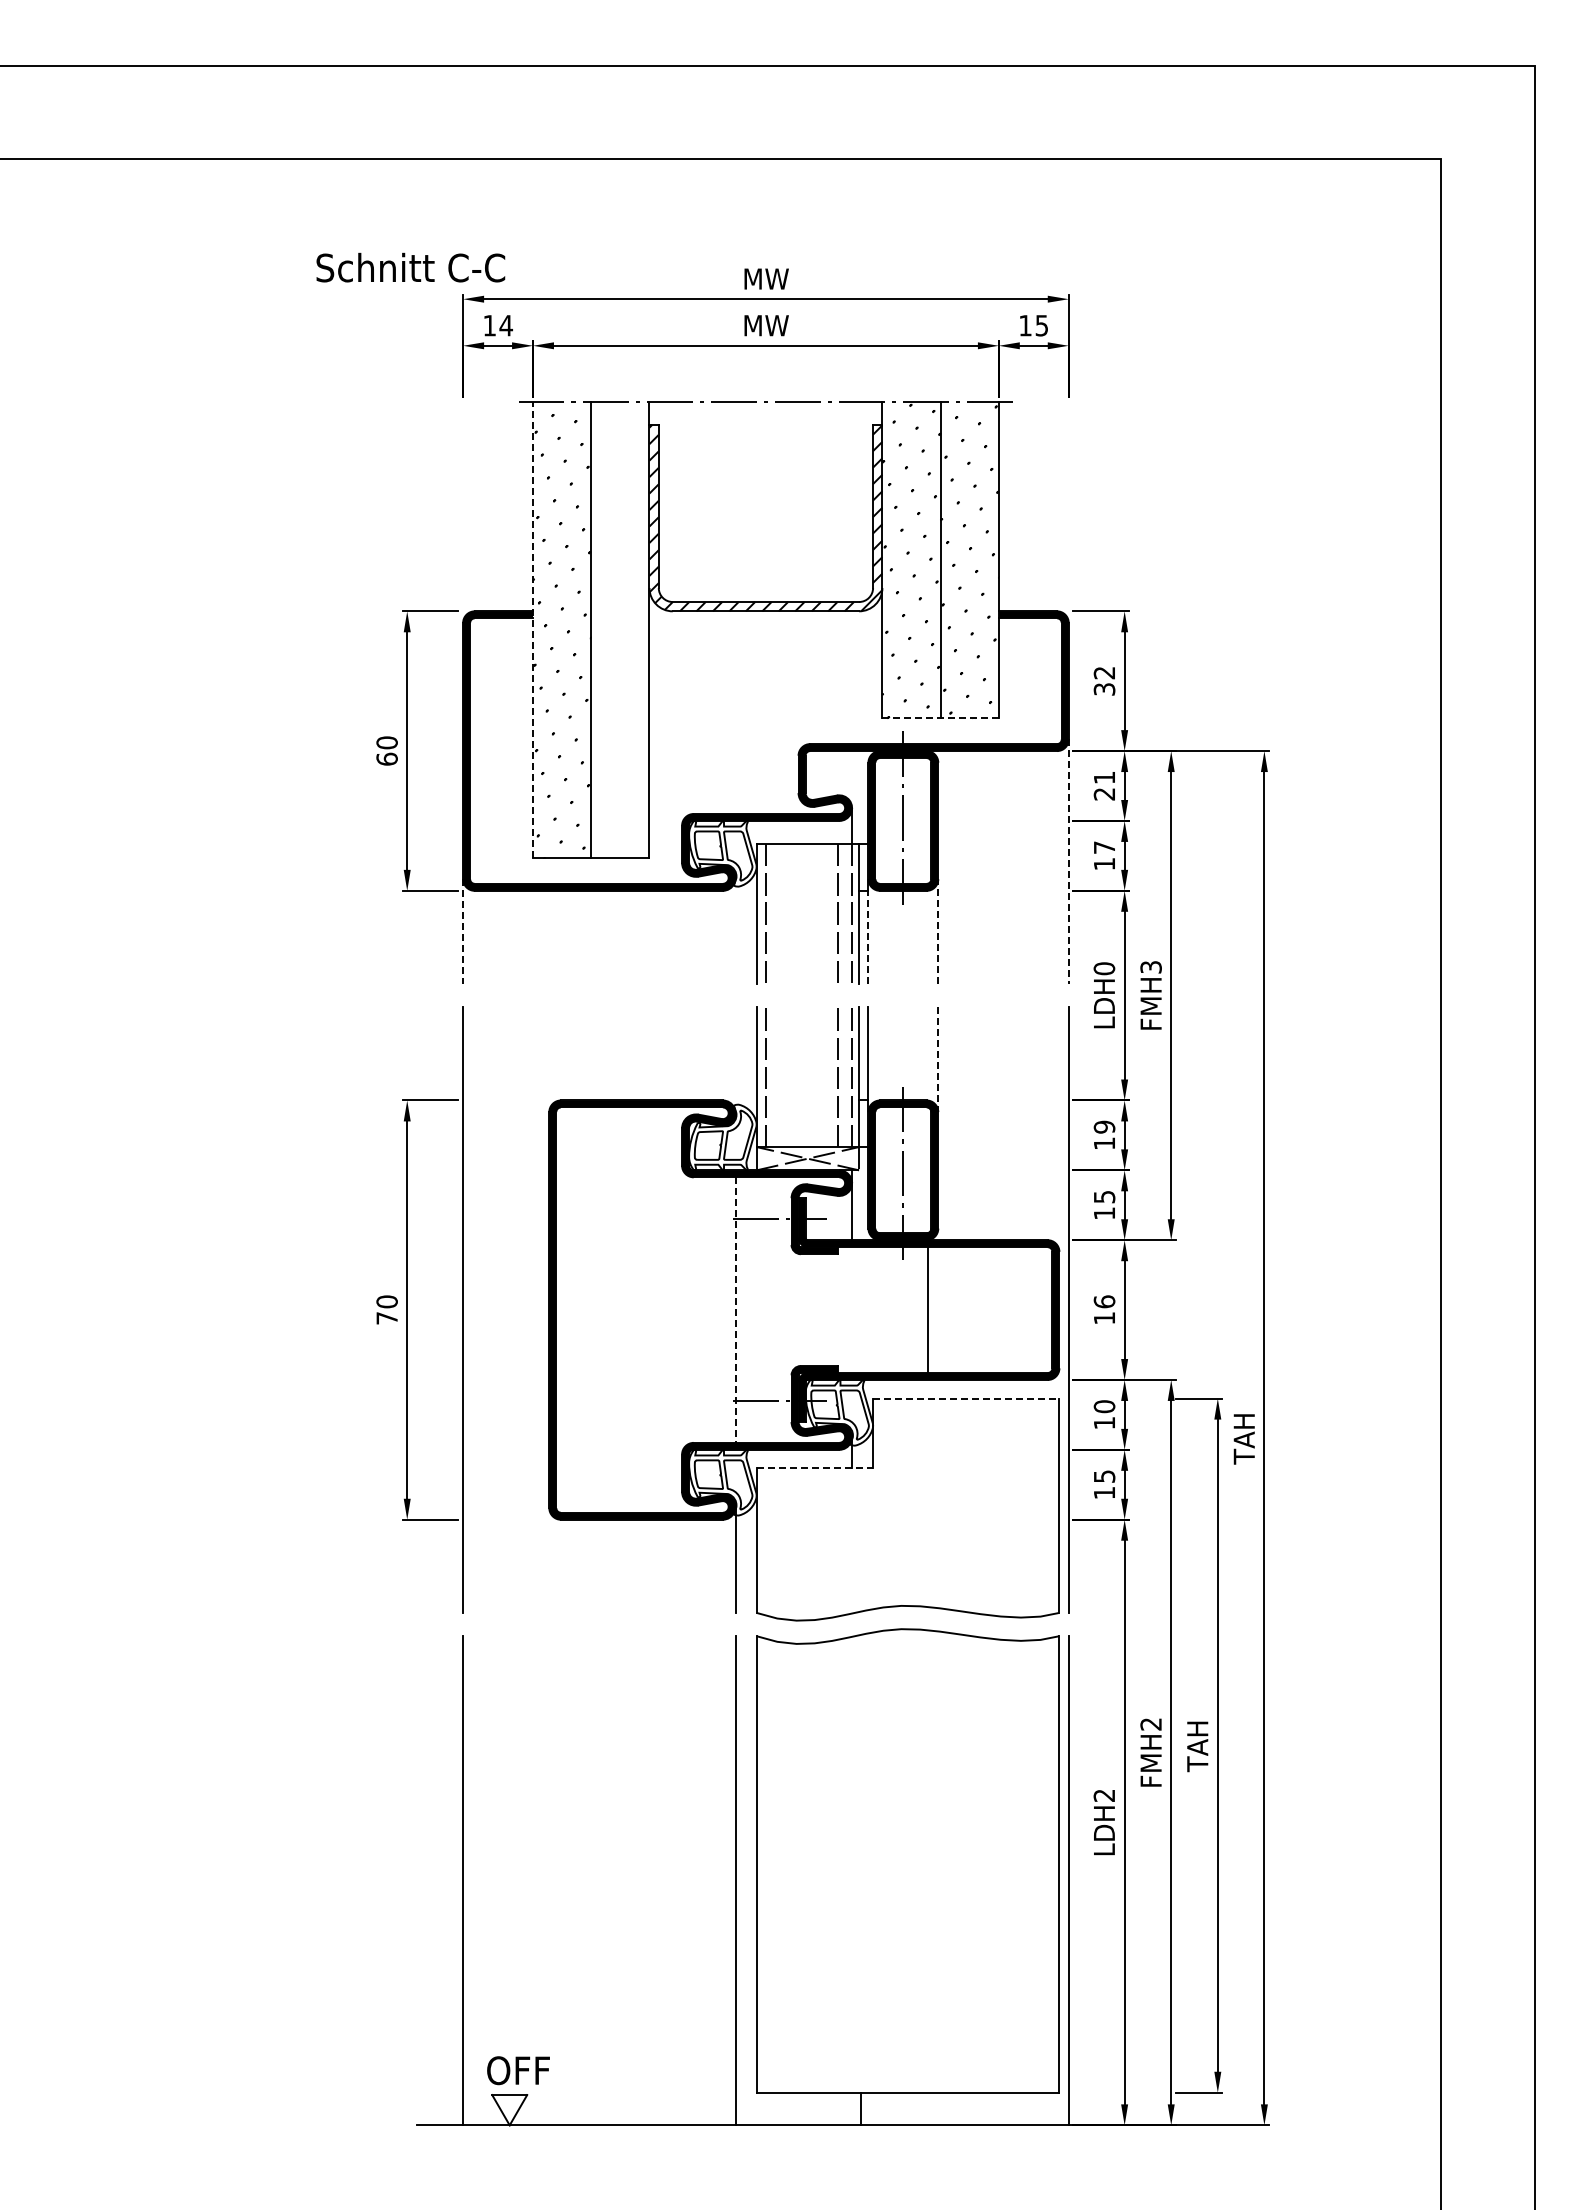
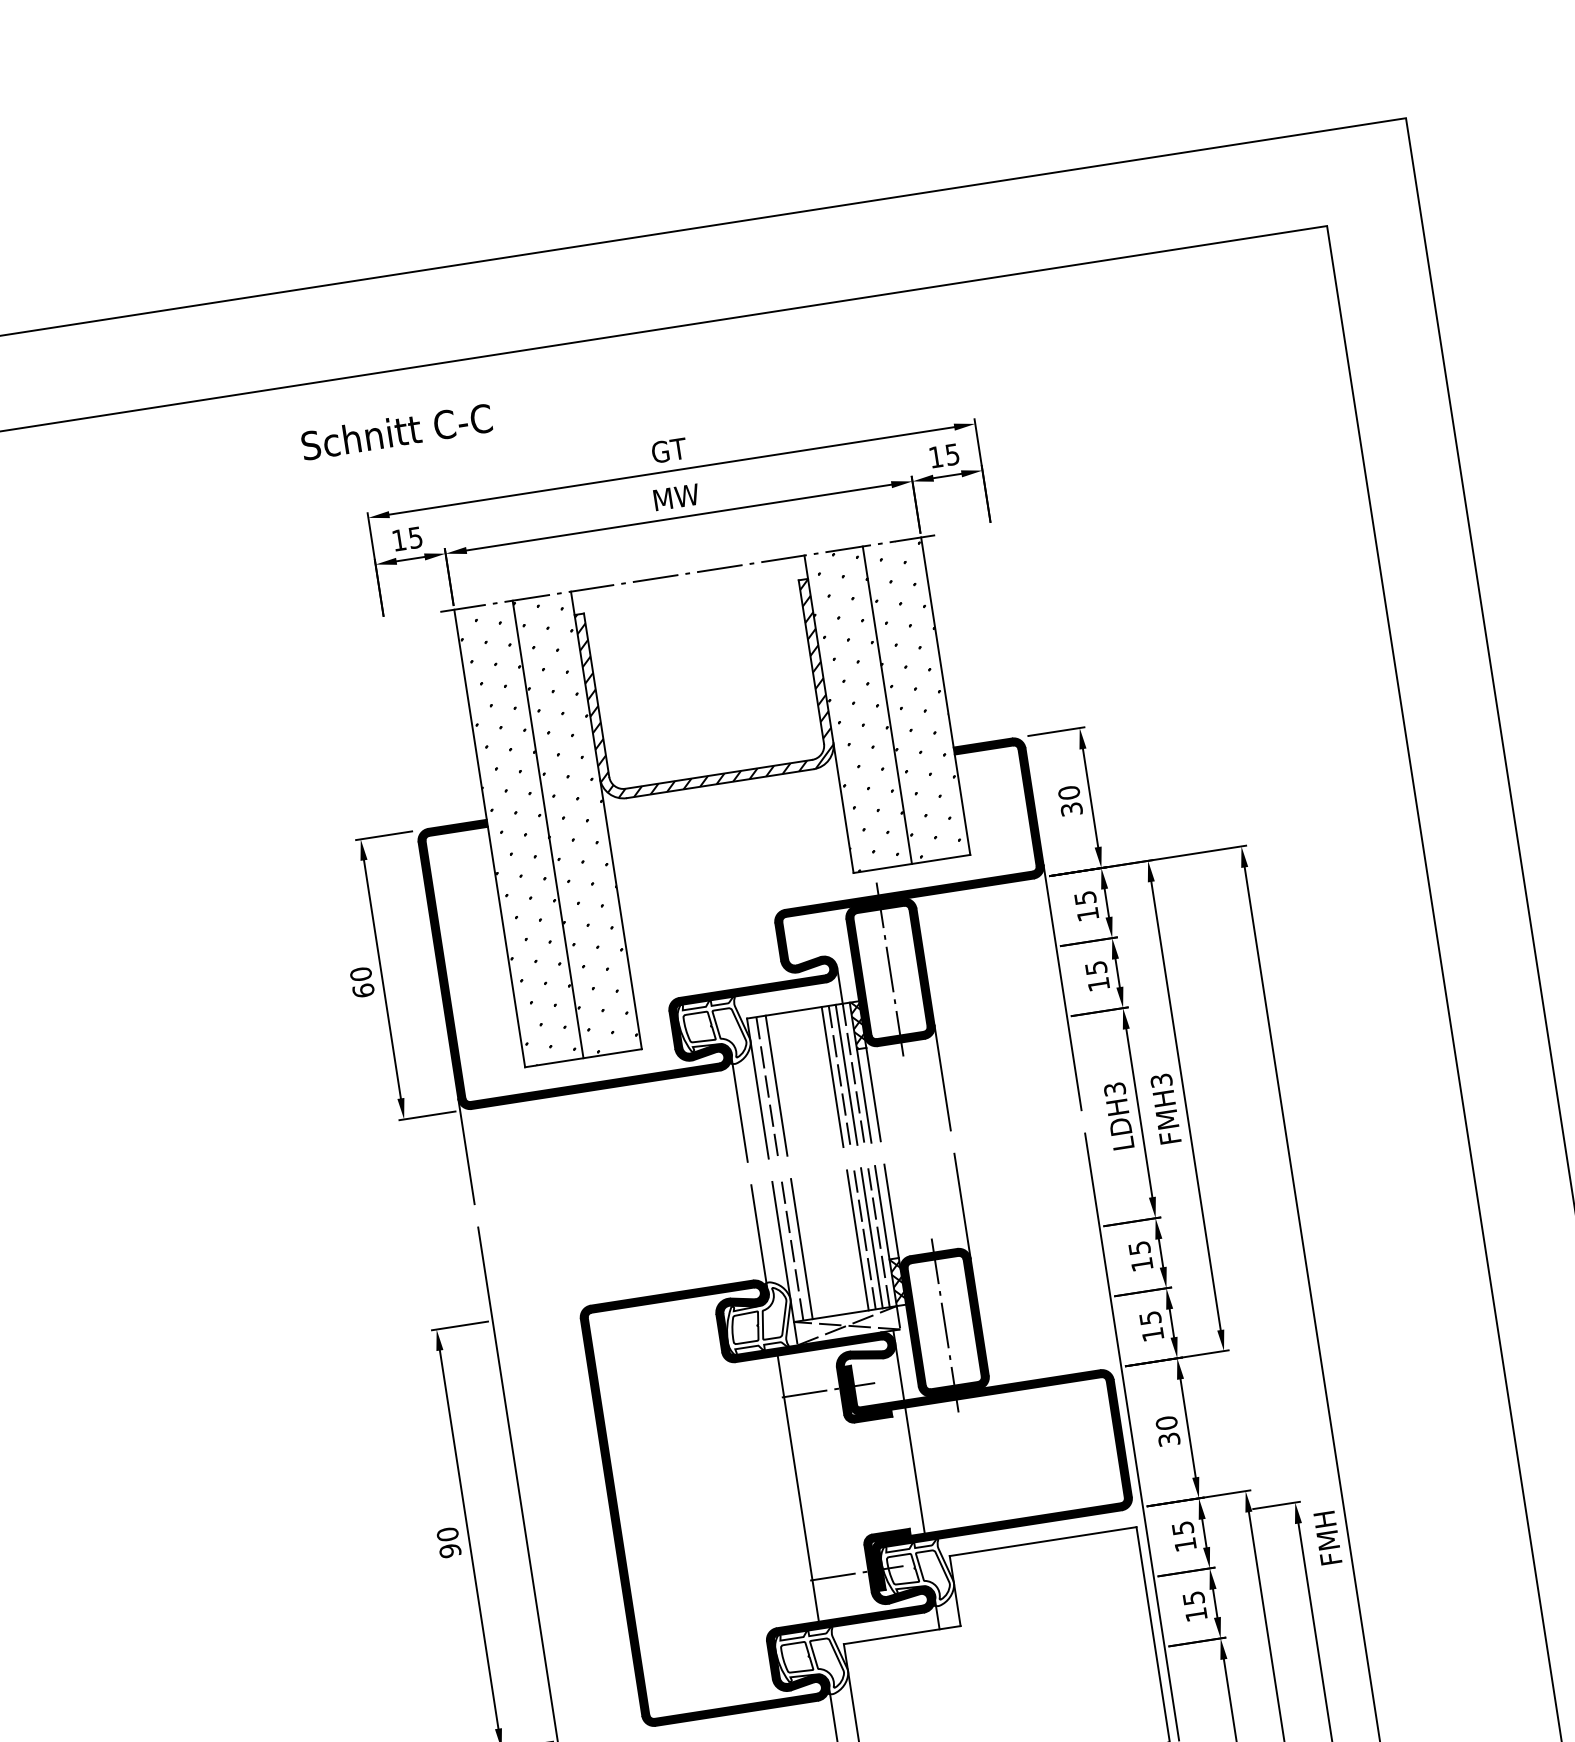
text: (410, 267) -> (396, 431), moved
text: (766, 278) -> (669, 450), MW -> GT
text: (506, 325) -> (415, 537), 14 -> 15
line: (533, 629) -> (490, 837), dashed -> solid
hatch: (620, 629) -> (577, 824), added
text: (1104, 672) -> (1069, 792), 32 -> 30
line: (941, 718) -> (912, 863), dashed -> solid
text: (1104, 785) -> (1086, 905), 21 -> 15
text: (1104, 847) -> (1096, 967), 17 -> 15
line: (1068, 862) -> (1062, 988), dashed -> solid
hatch: (863, 867) -> (857, 1025), added
line: (775, 914) -> (776, 1086), added
line: (831, 914) -> (832, 1077), added
line: (845, 914) -> (847, 1075), added
line: (735, 931) -> (739, 1109), added
line: (938, 931) -> (942, 1077), dashed -> solid
line: (463, 932) -> (466, 1152), dashed -> solid
line: (868, 937) -> (873, 1094), dashed -> solid
text: (1104, 968) -> (1114, 1089), LDH0 -> LDH3
line: (735, 1060) -> (759, 1238), added
line: (938, 1060) -> (962, 1207), dashed -> solid
line: (775, 1077) -> (802, 1249), added
line: (831, 1077) -> (858, 1240), added
line: (845, 1077) -> (872, 1238), added
hatch: (863, 1123) -> (897, 1281), added
text: (1104, 1126) -> (1139, 1247), 19 -> 15
text: (1104, 1309) -> (1167, 1430), 16 -> 30
line: (735, 1310) -> (798, 1489), dashed -> solid
line: (928, 1310) -> (915, 1470), moved
text: (386, 1318) -> (449, 1551), 70 -> 90
line: (966, 1398) -> (1043, 1541), dashed -> solid
text: (1104, 1406) -> (1182, 1528), 10 -> 15
text: (1243, 1438) -> (1327, 1538), TAH -> FMH
line: (815, 1468) -> (902, 1635), dashed -> solid

